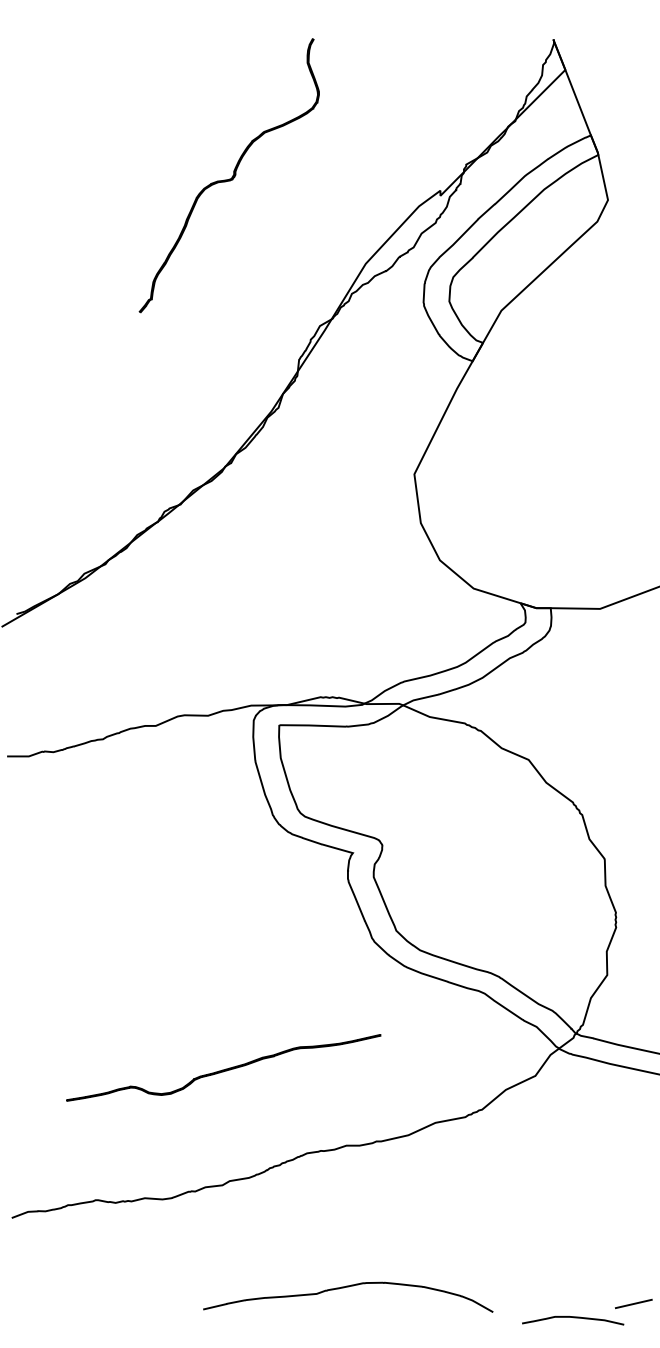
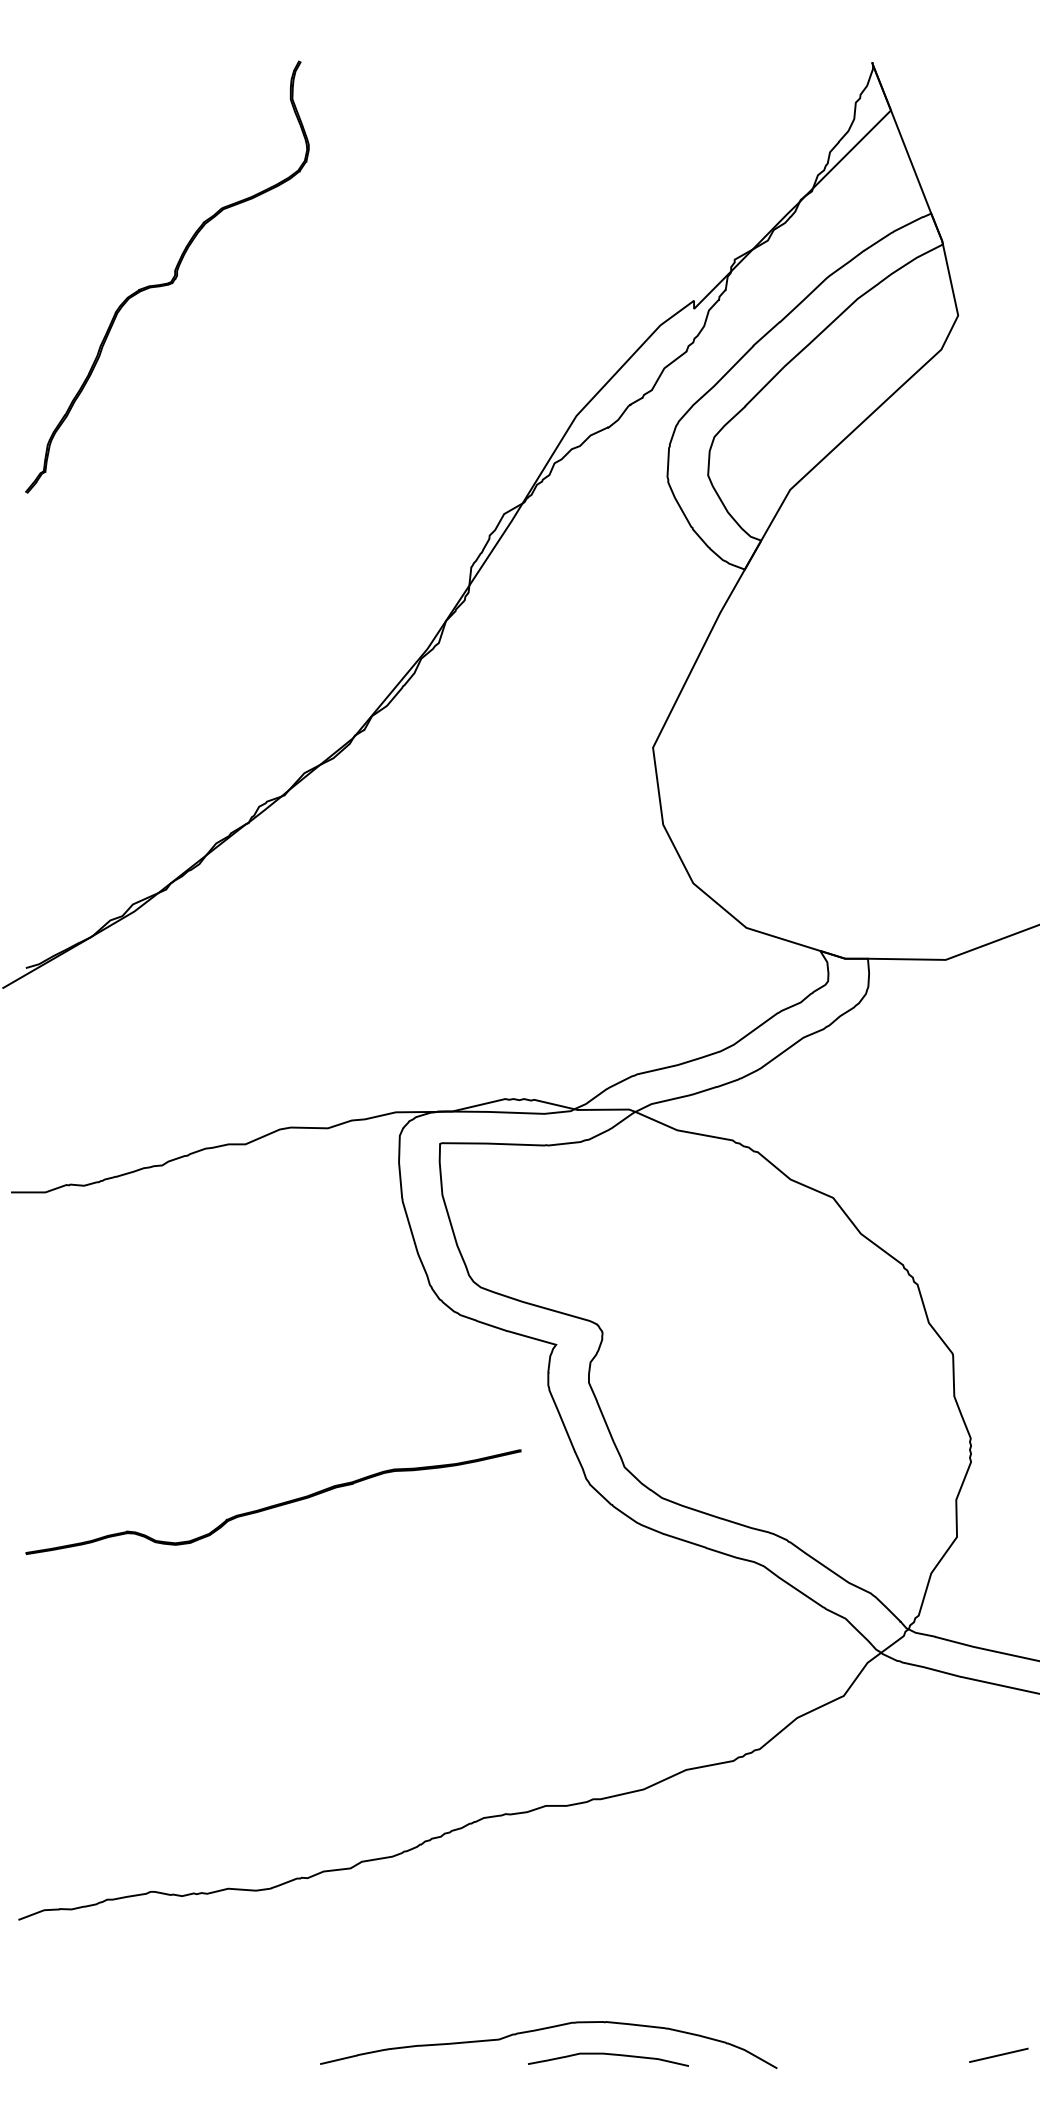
part: (228, 175) -> (166, 276), moved
curve: (223, 1069) -> (273, 1504), moved
curve: (573, 1318) -> (609, 2056), moved

